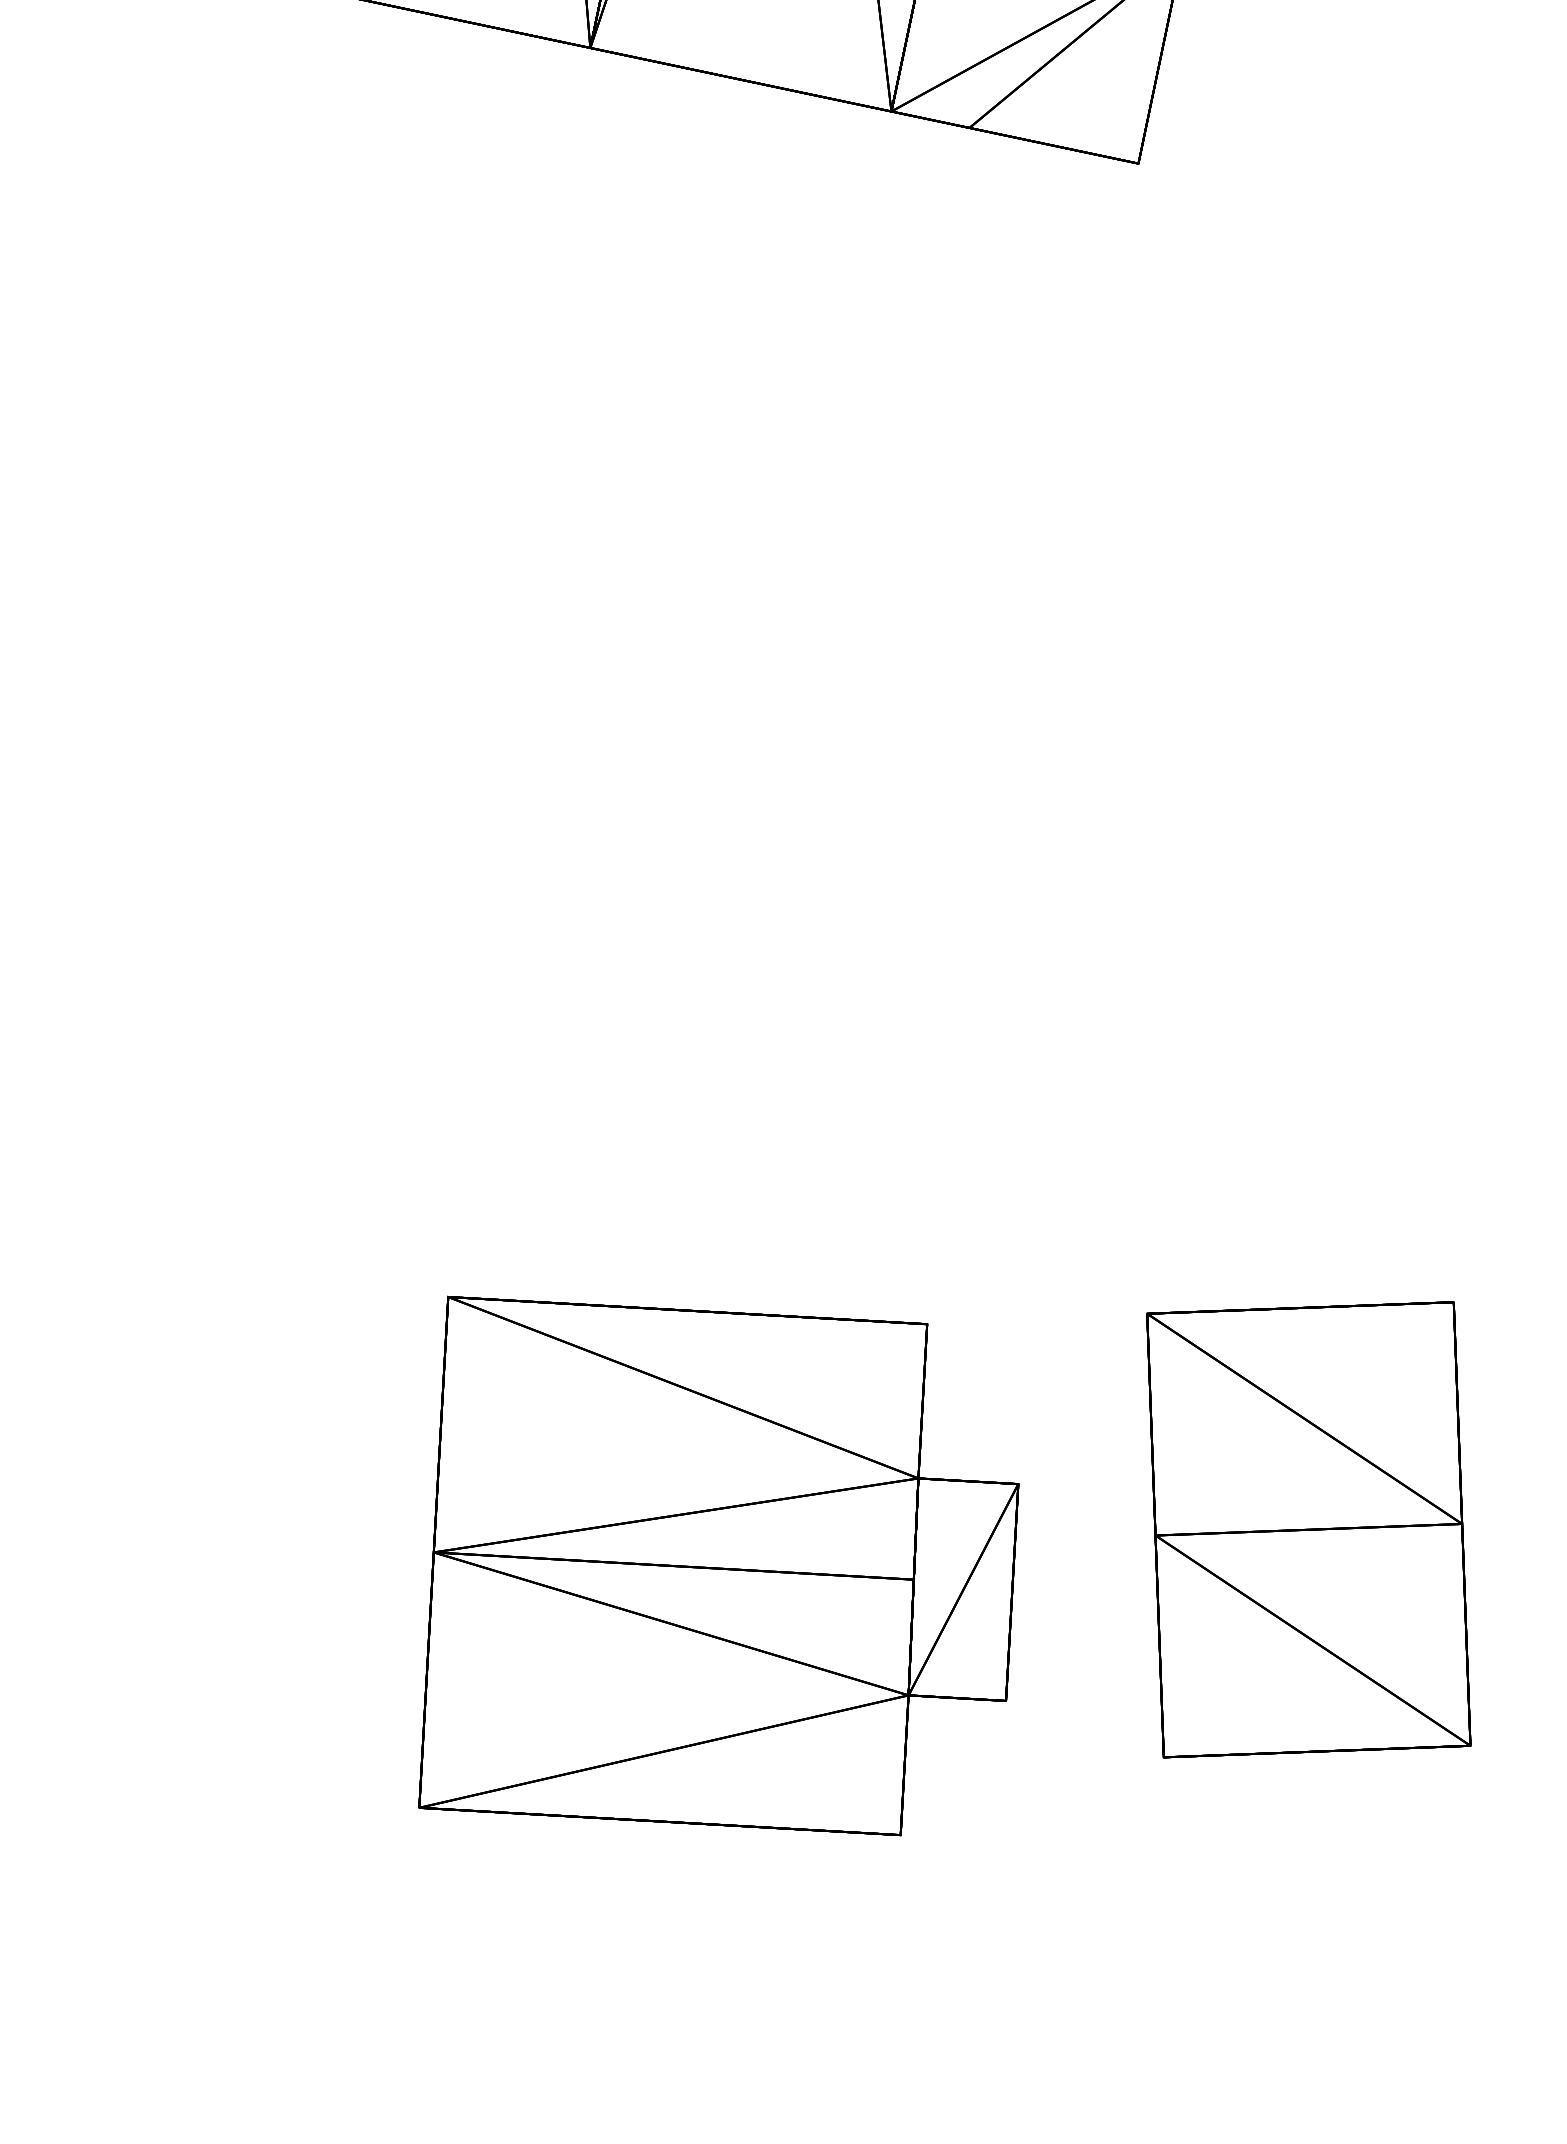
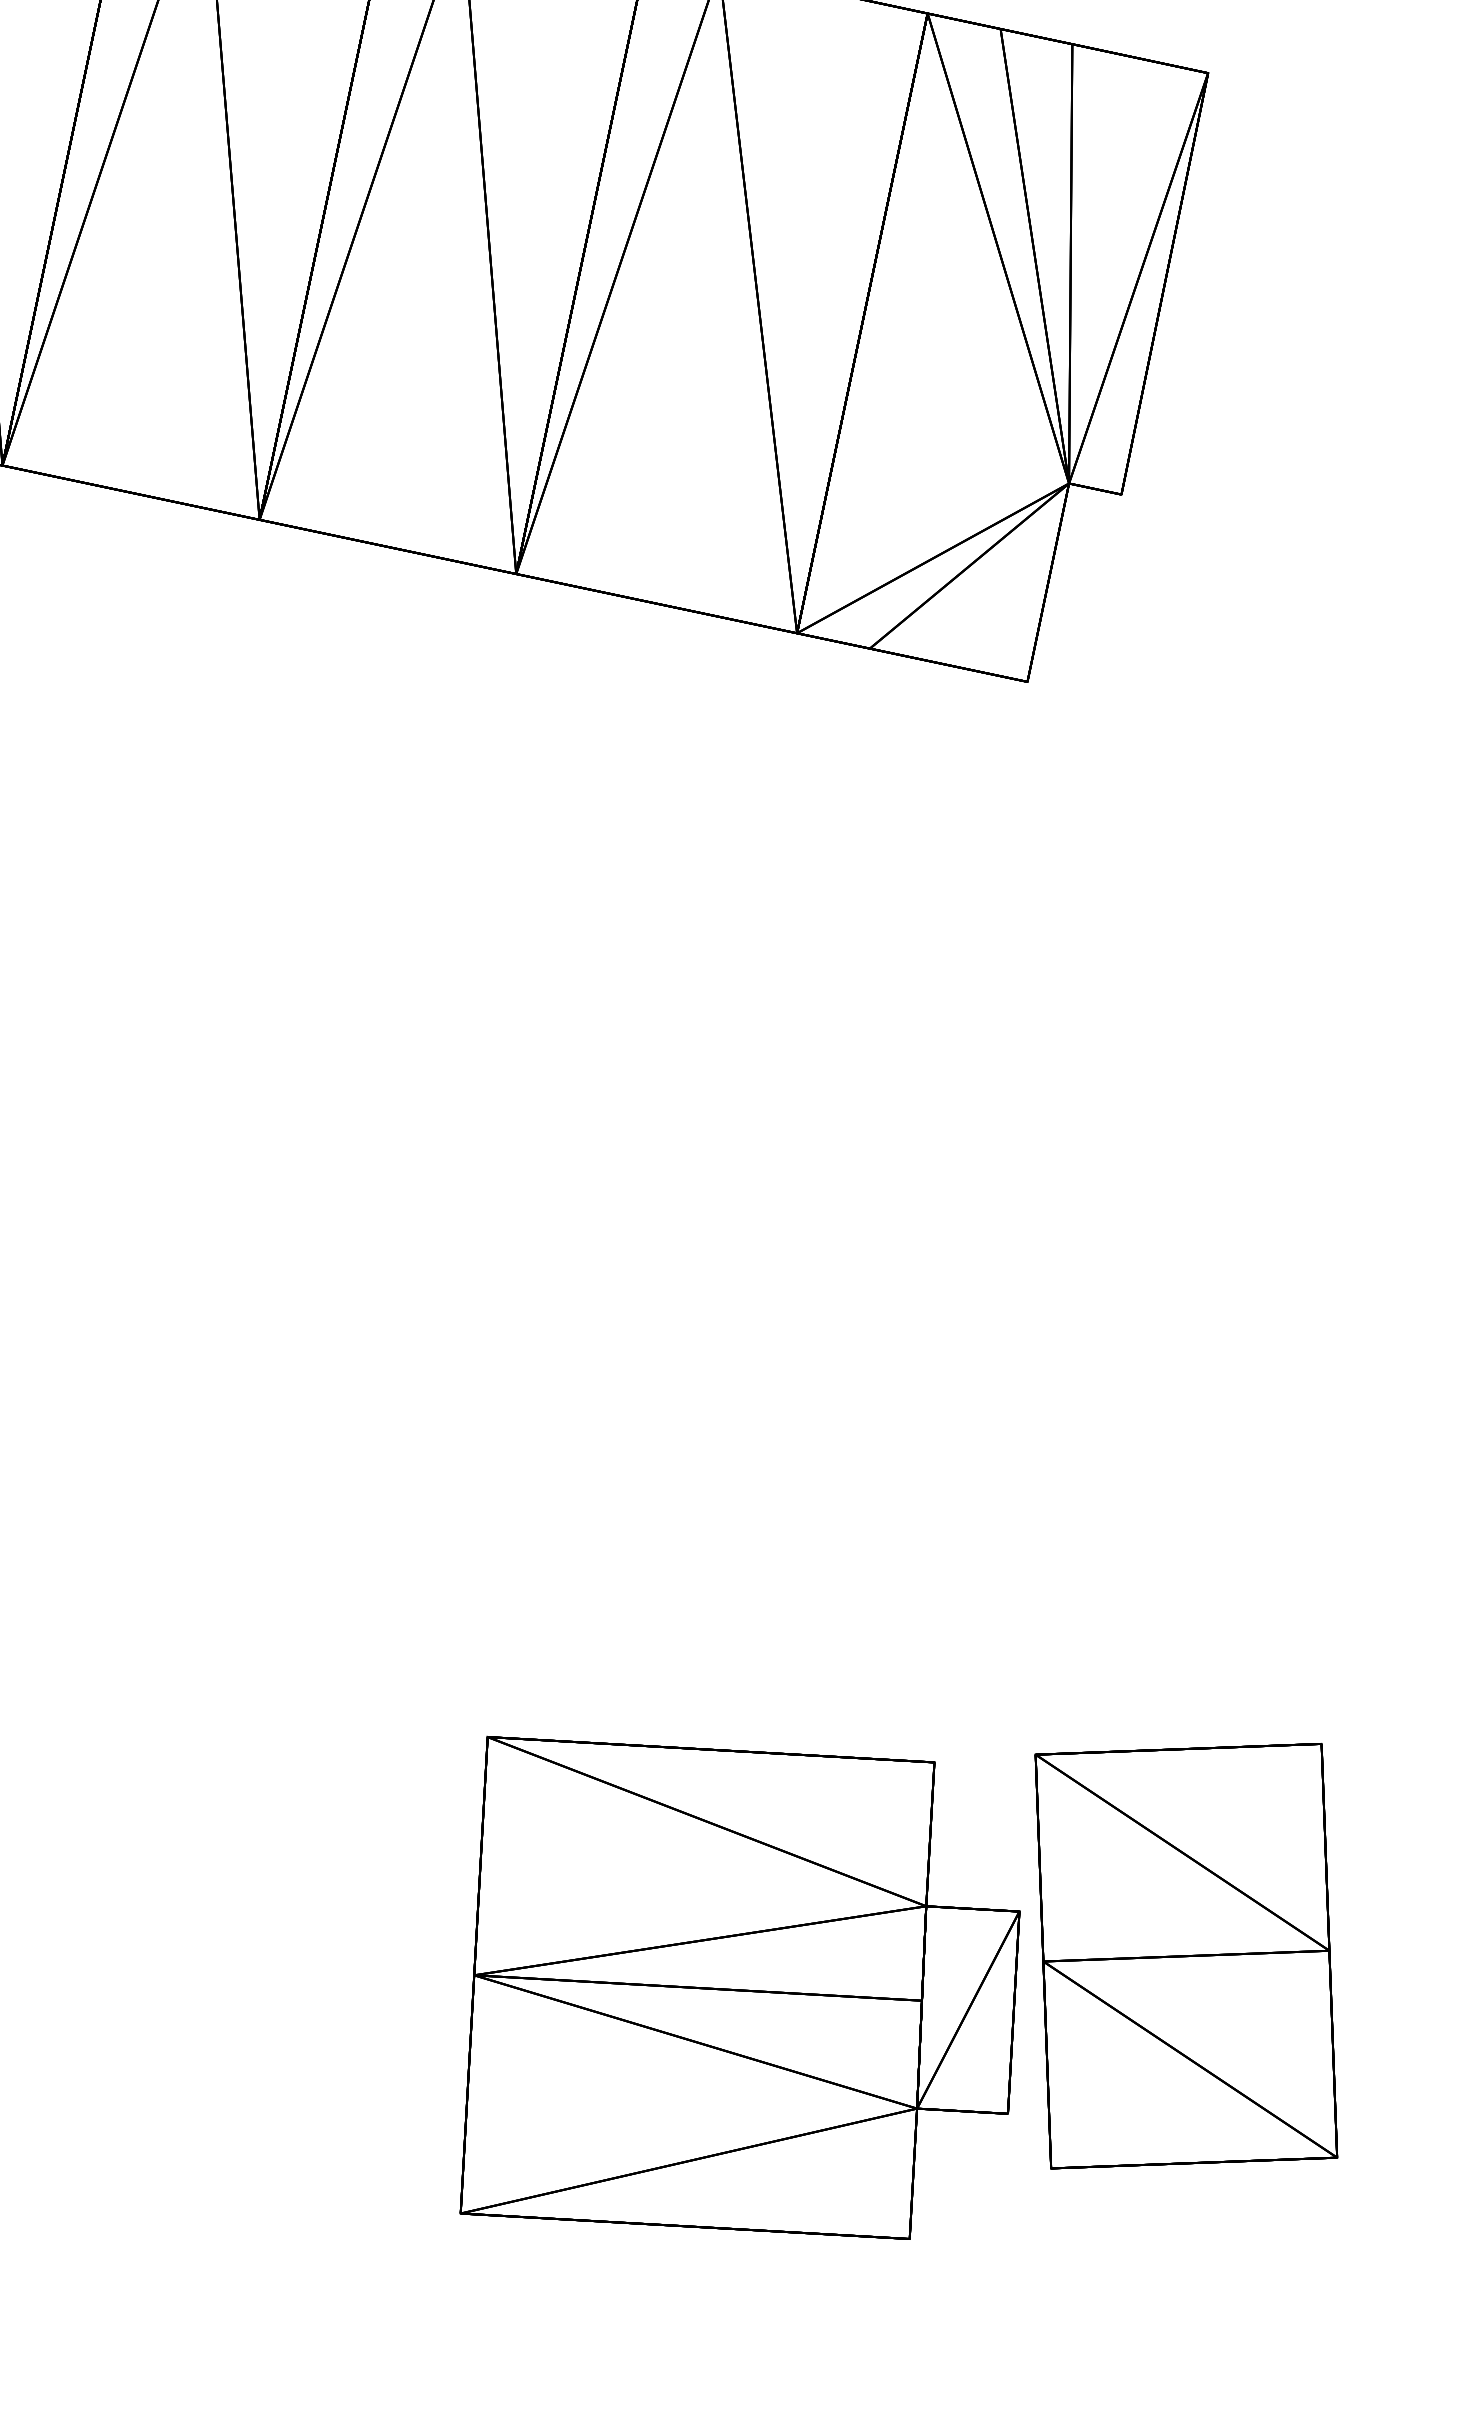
part: (718, 1565) -> (739, 1987), moved

